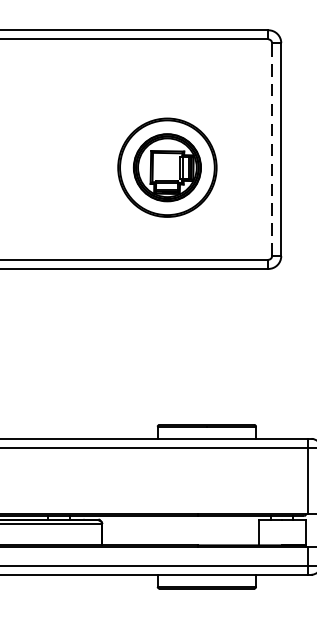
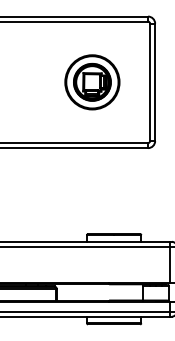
line: (272, 149) -> (150, 82), dashed -> solid
part: (167, 167) -> (92, 82), moved

